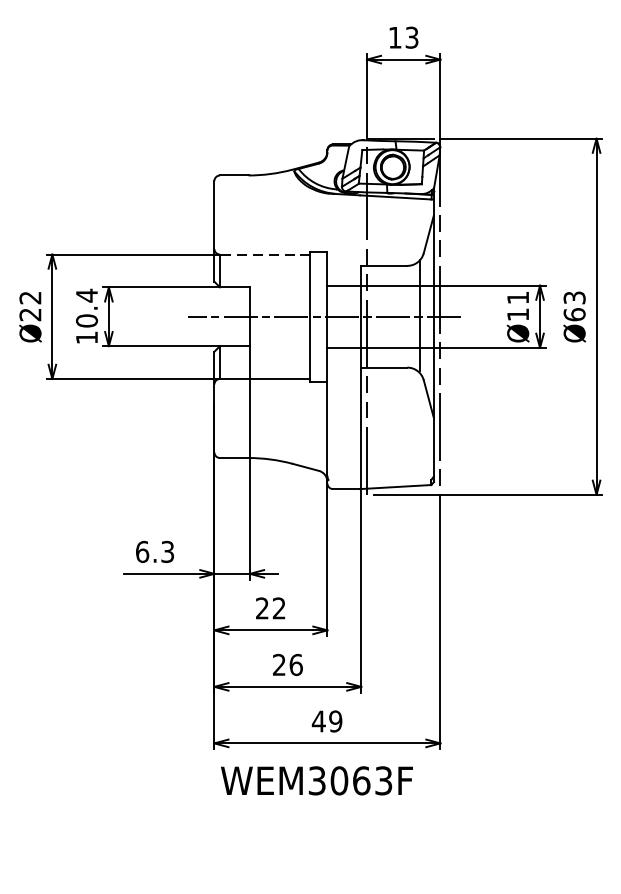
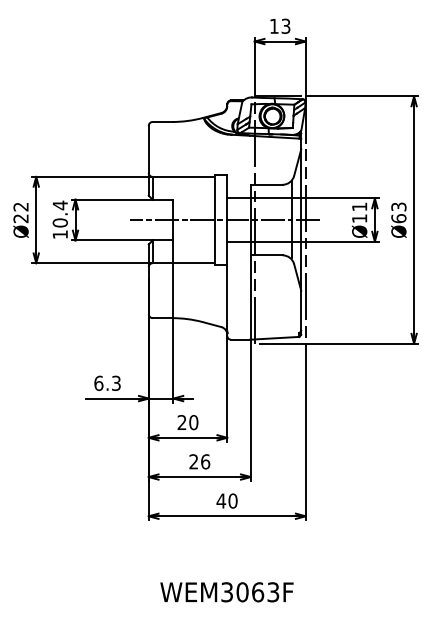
line: (264, 253) -> (183, 176), dashed -> solid
text: (278, 608) -> (193, 422), 22 -> 20
text: (334, 720) -> (232, 500), 49 -> 40
text: (316, 781) -> (226, 592), moved

